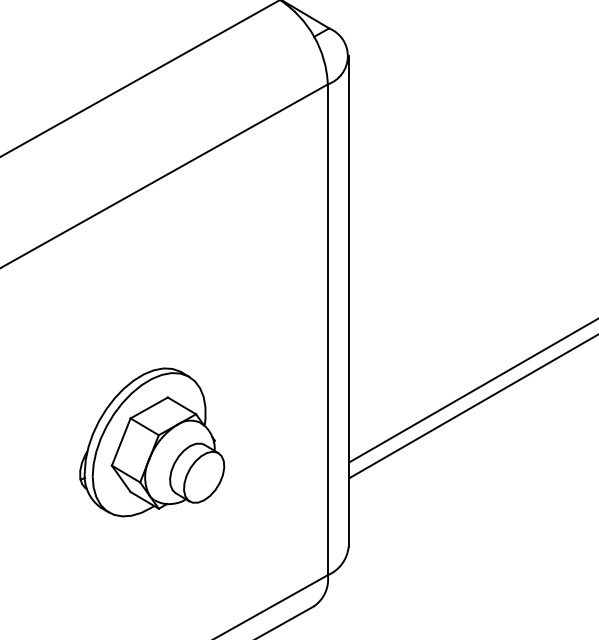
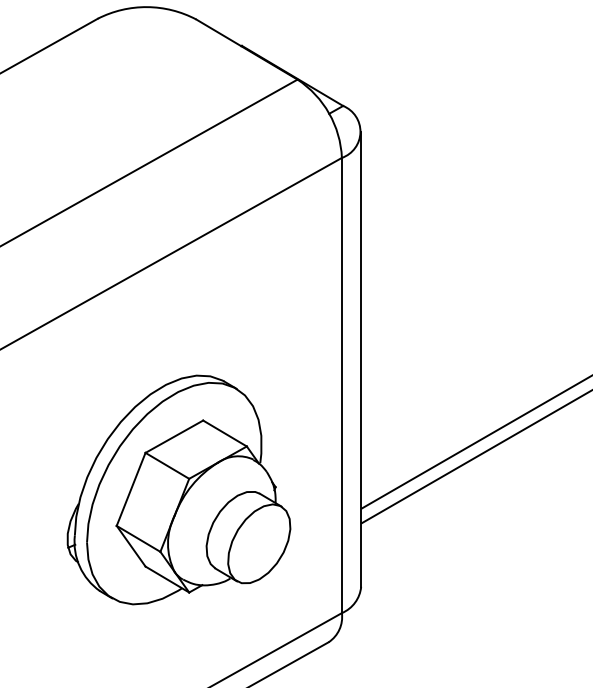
part: (151, 441) -> (178, 489), size x1.67

